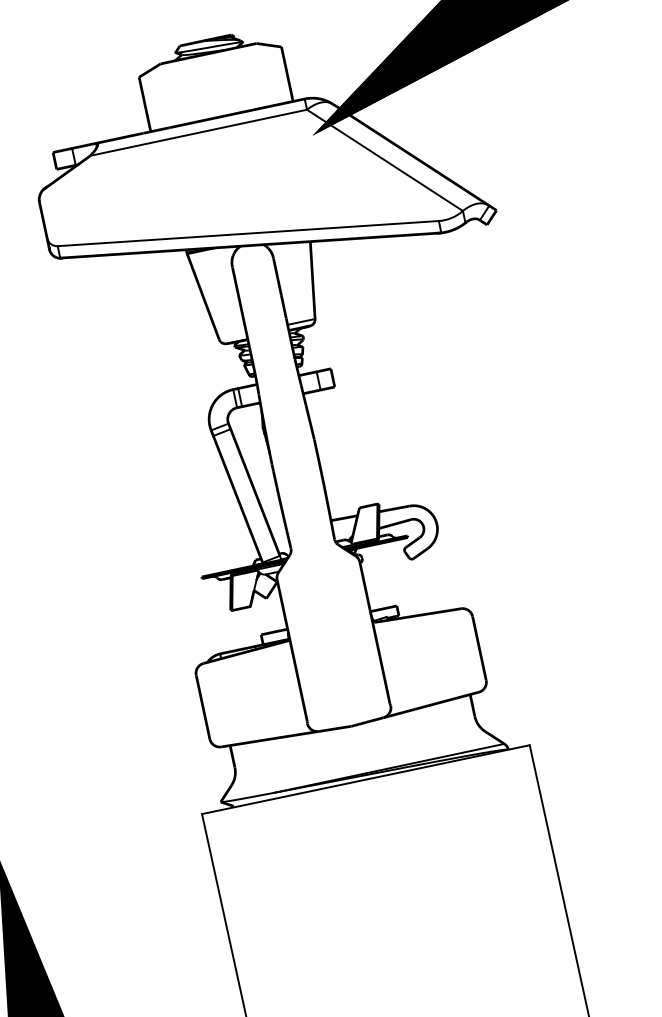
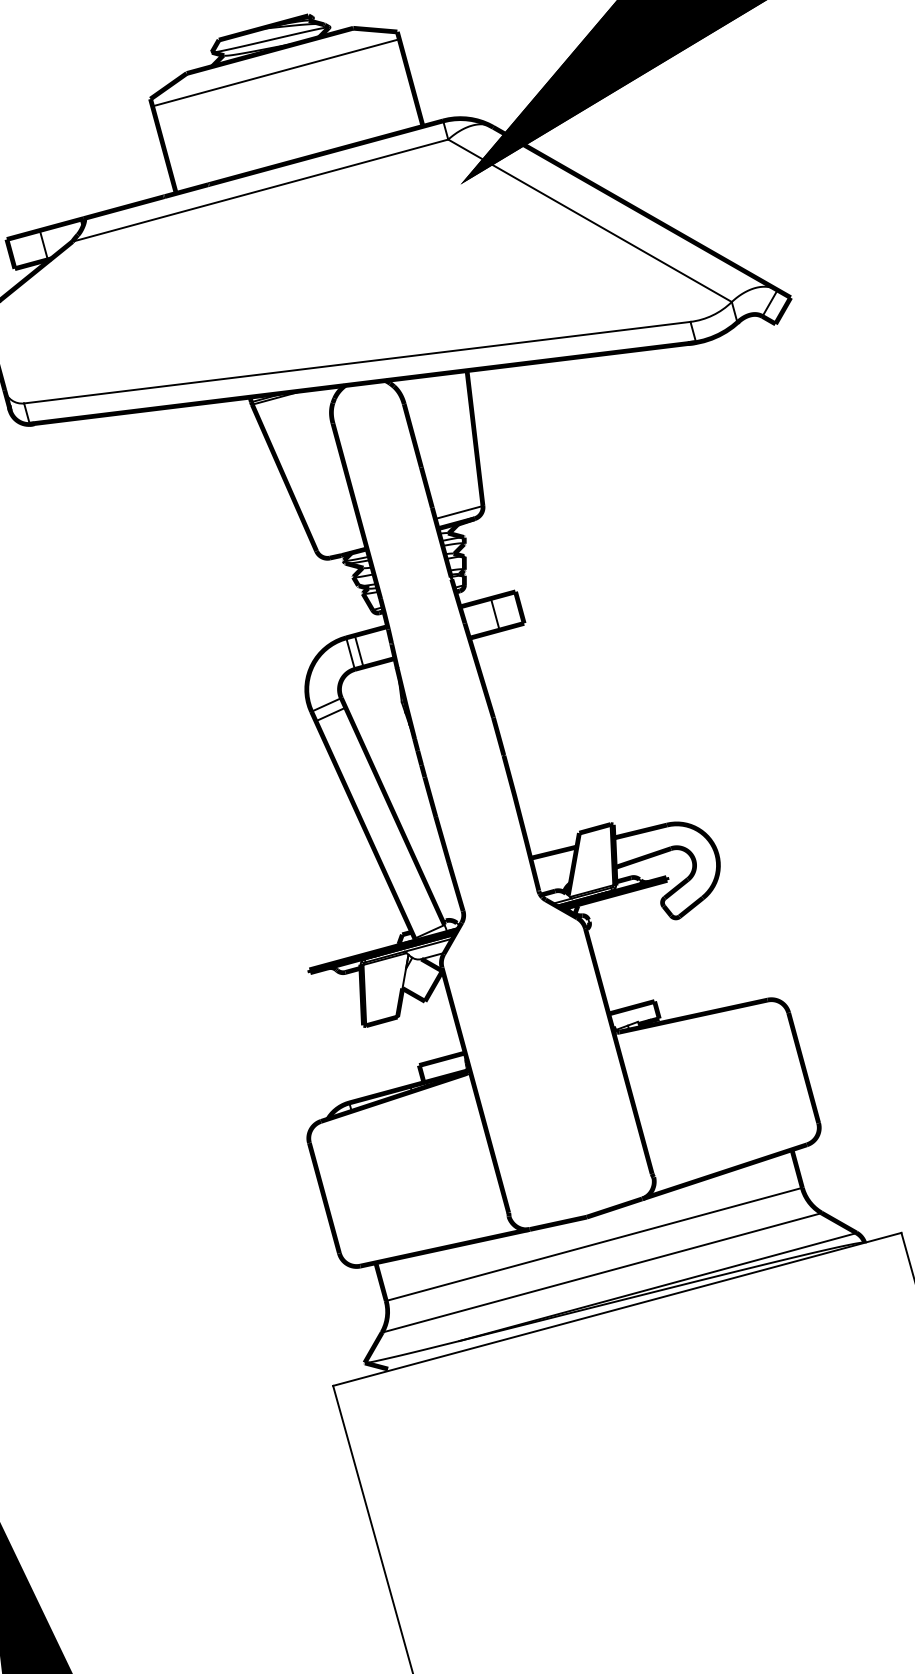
line: (211, 66) -> (276, 73), added
line: (354, 741) -> (593, 1243), added
line: (358, 758) -> (602, 1272), added

